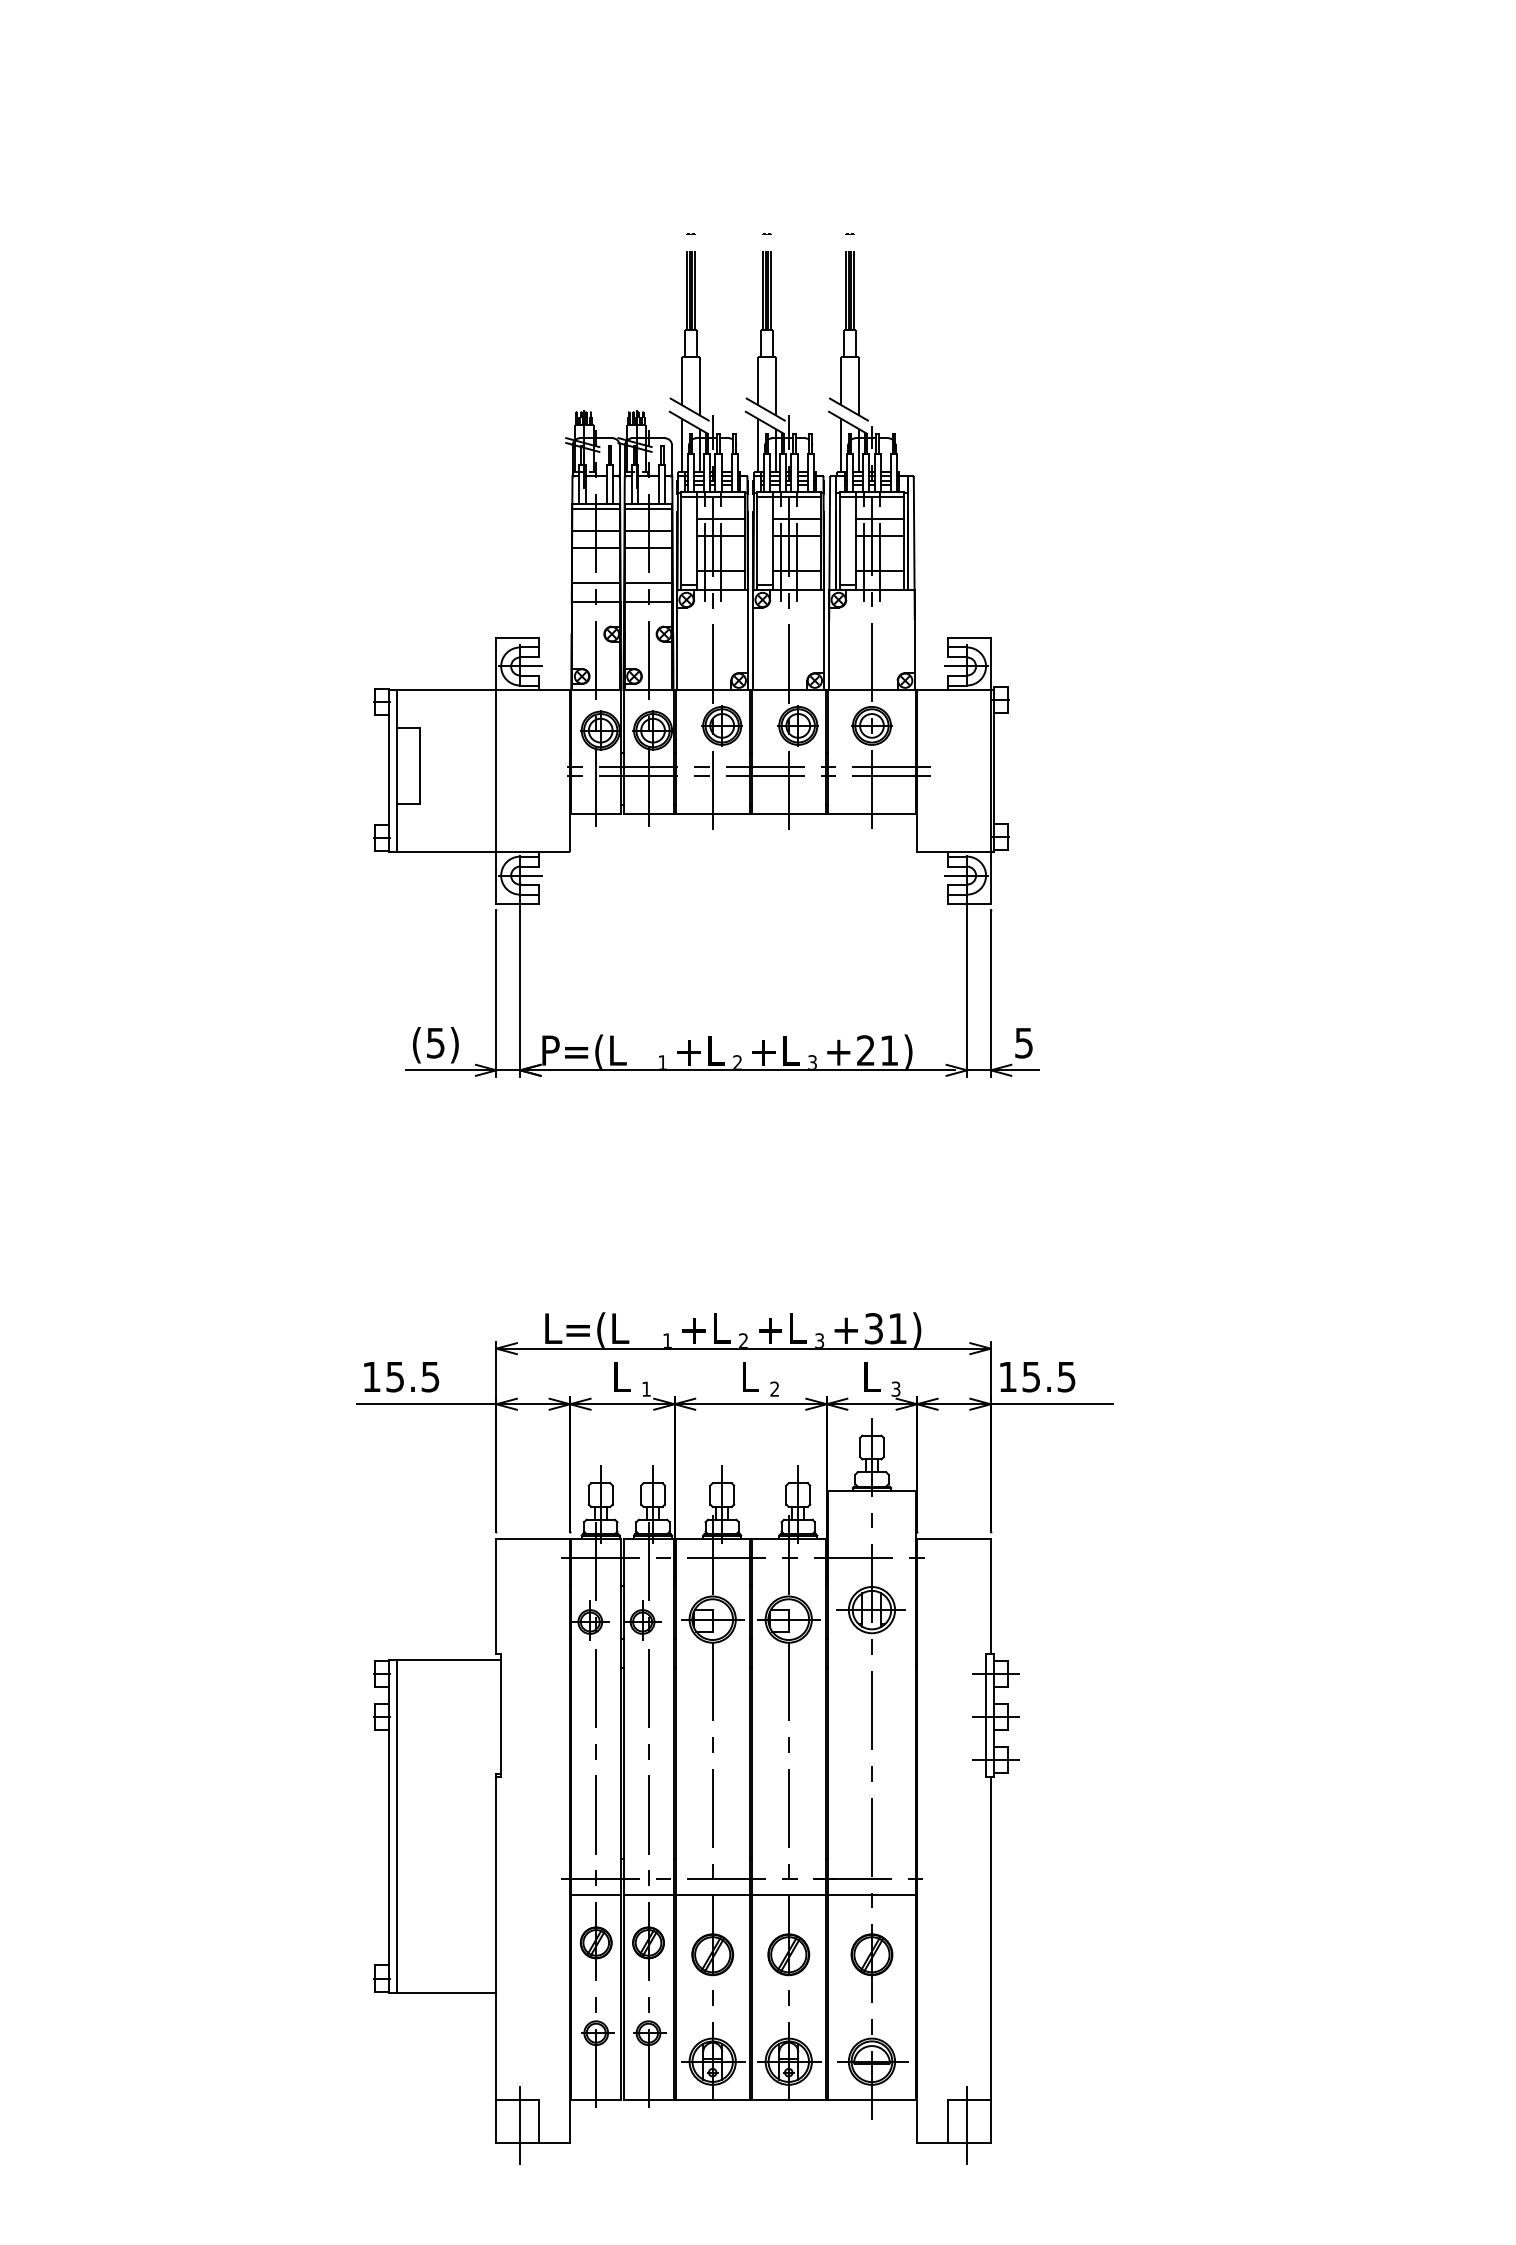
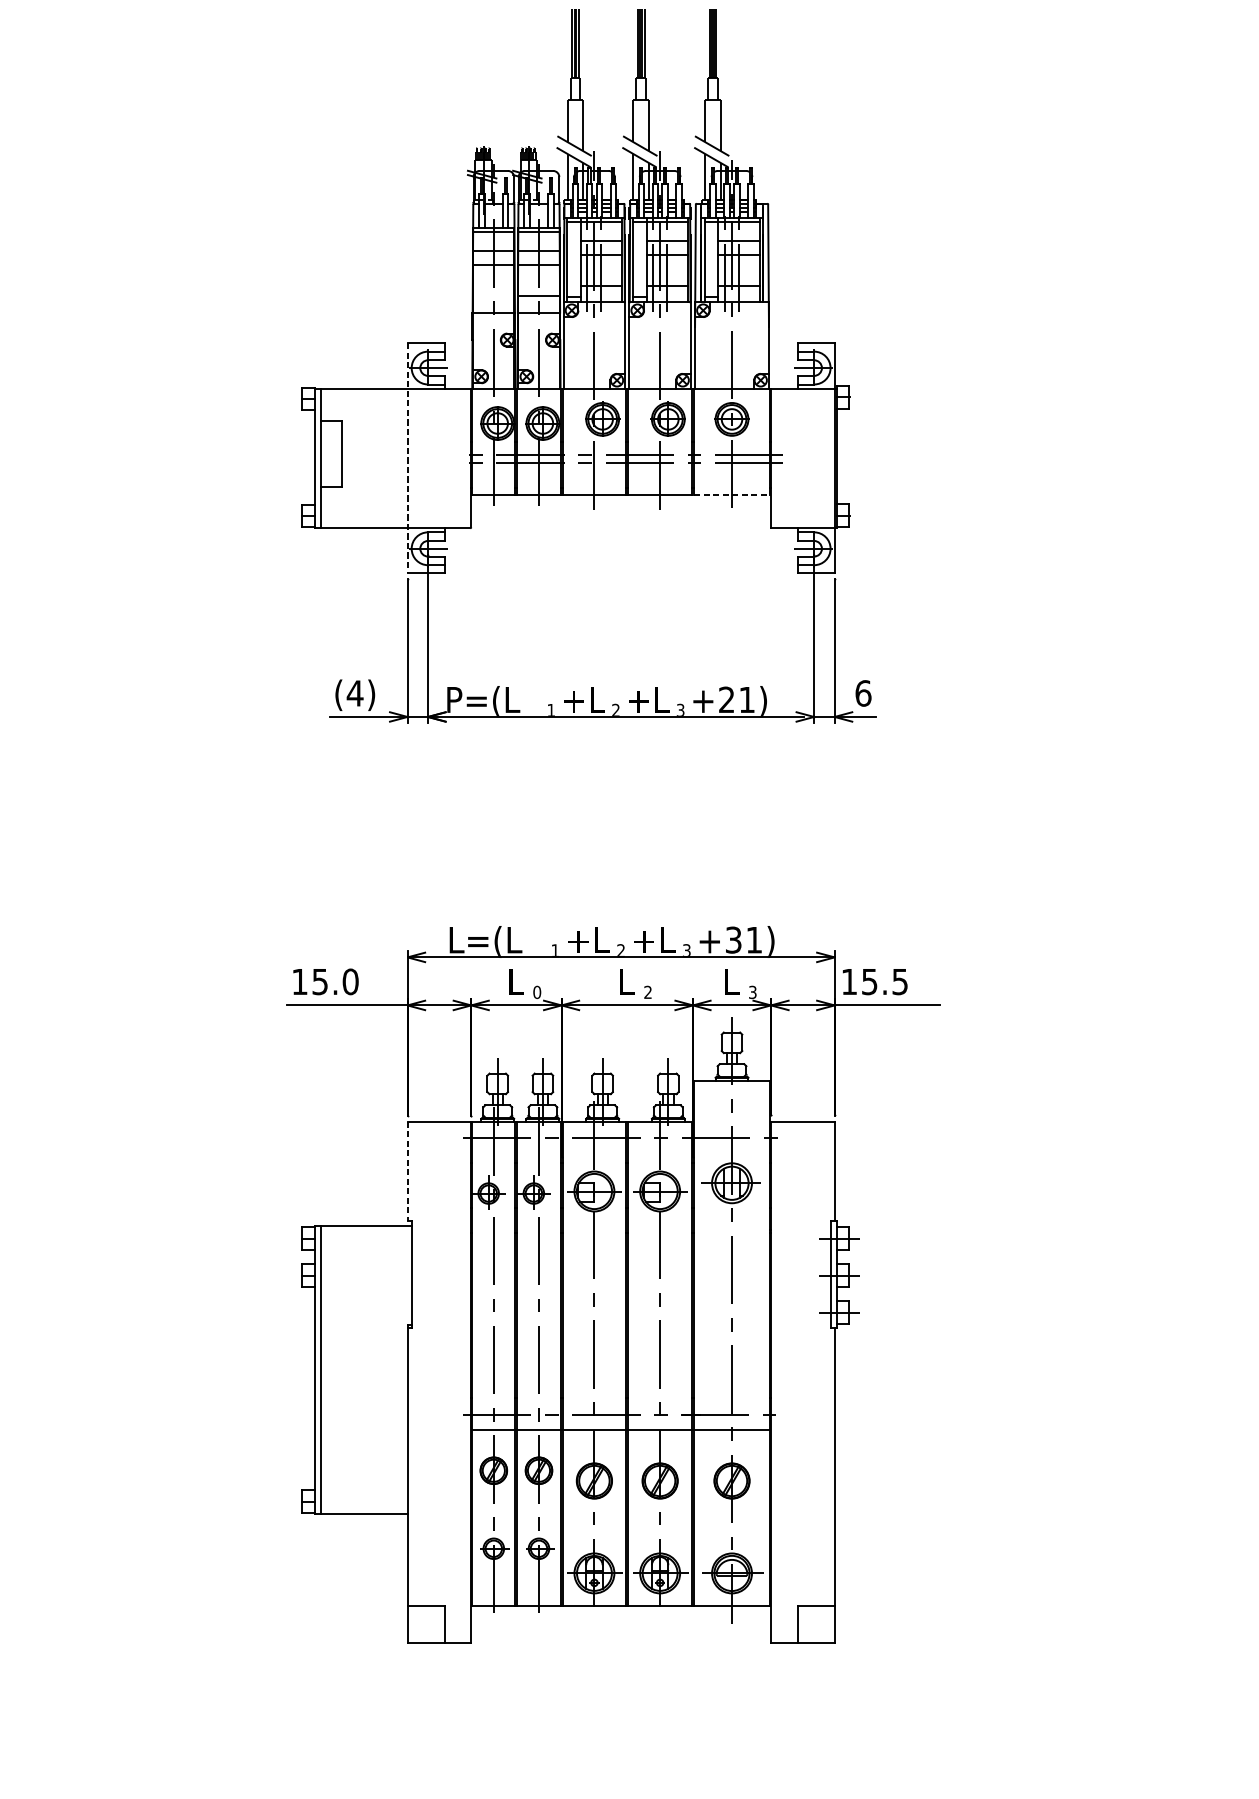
line: (596, 583) -> (494, 296), removed
line: (496, 771) -> (407, 458), solid -> dashed
line: (871, 813) -> (731, 495), solid -> dashed
text: (1024, 1042) -> (863, 692), 5 -> 6
text: (435, 1043) -> (354, 693), (5) -> (4)
text: (430, 1376) -> (350, 981), 15.5 -> 15.0
text: (646, 1388) -> (537, 991), 1 -> 0
line: (496, 1596) -> (407, 1171), solid -> dashed
line: (520, 2121) -> (428, 1625), removed
line: (967, 2121) -> (814, 1625), removed

